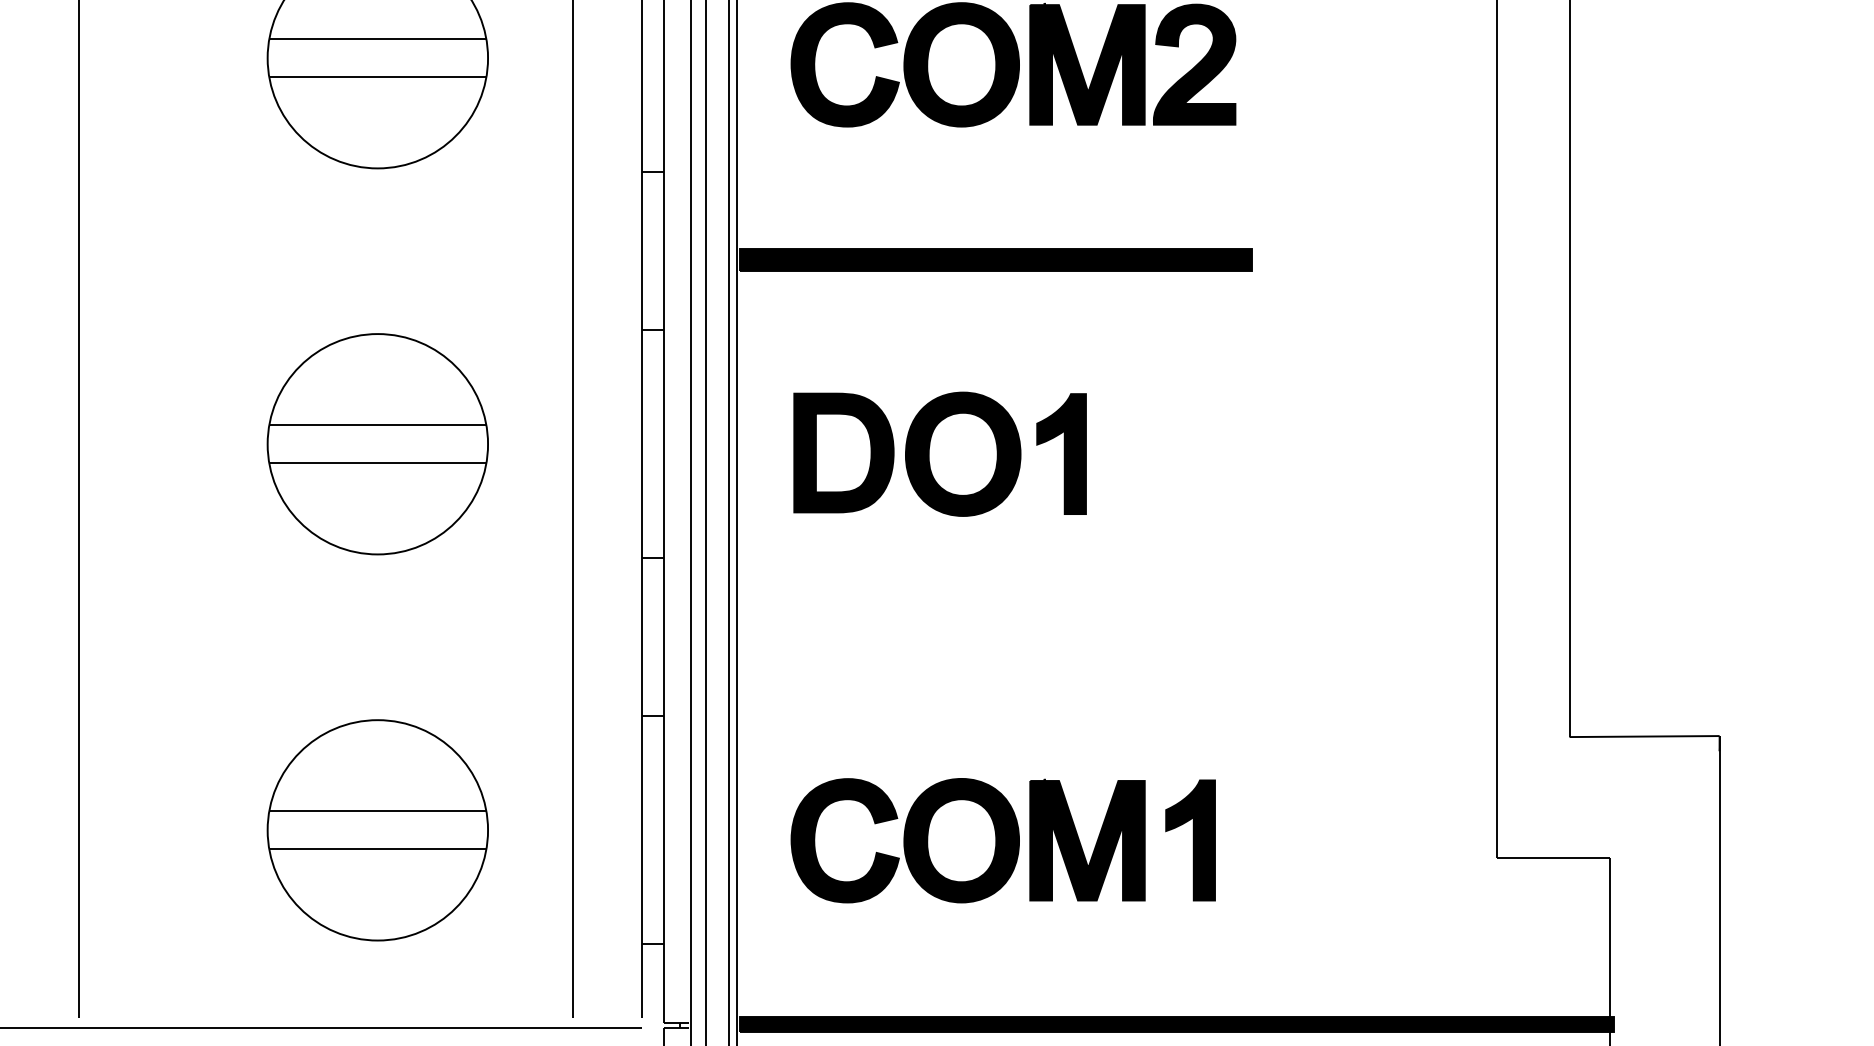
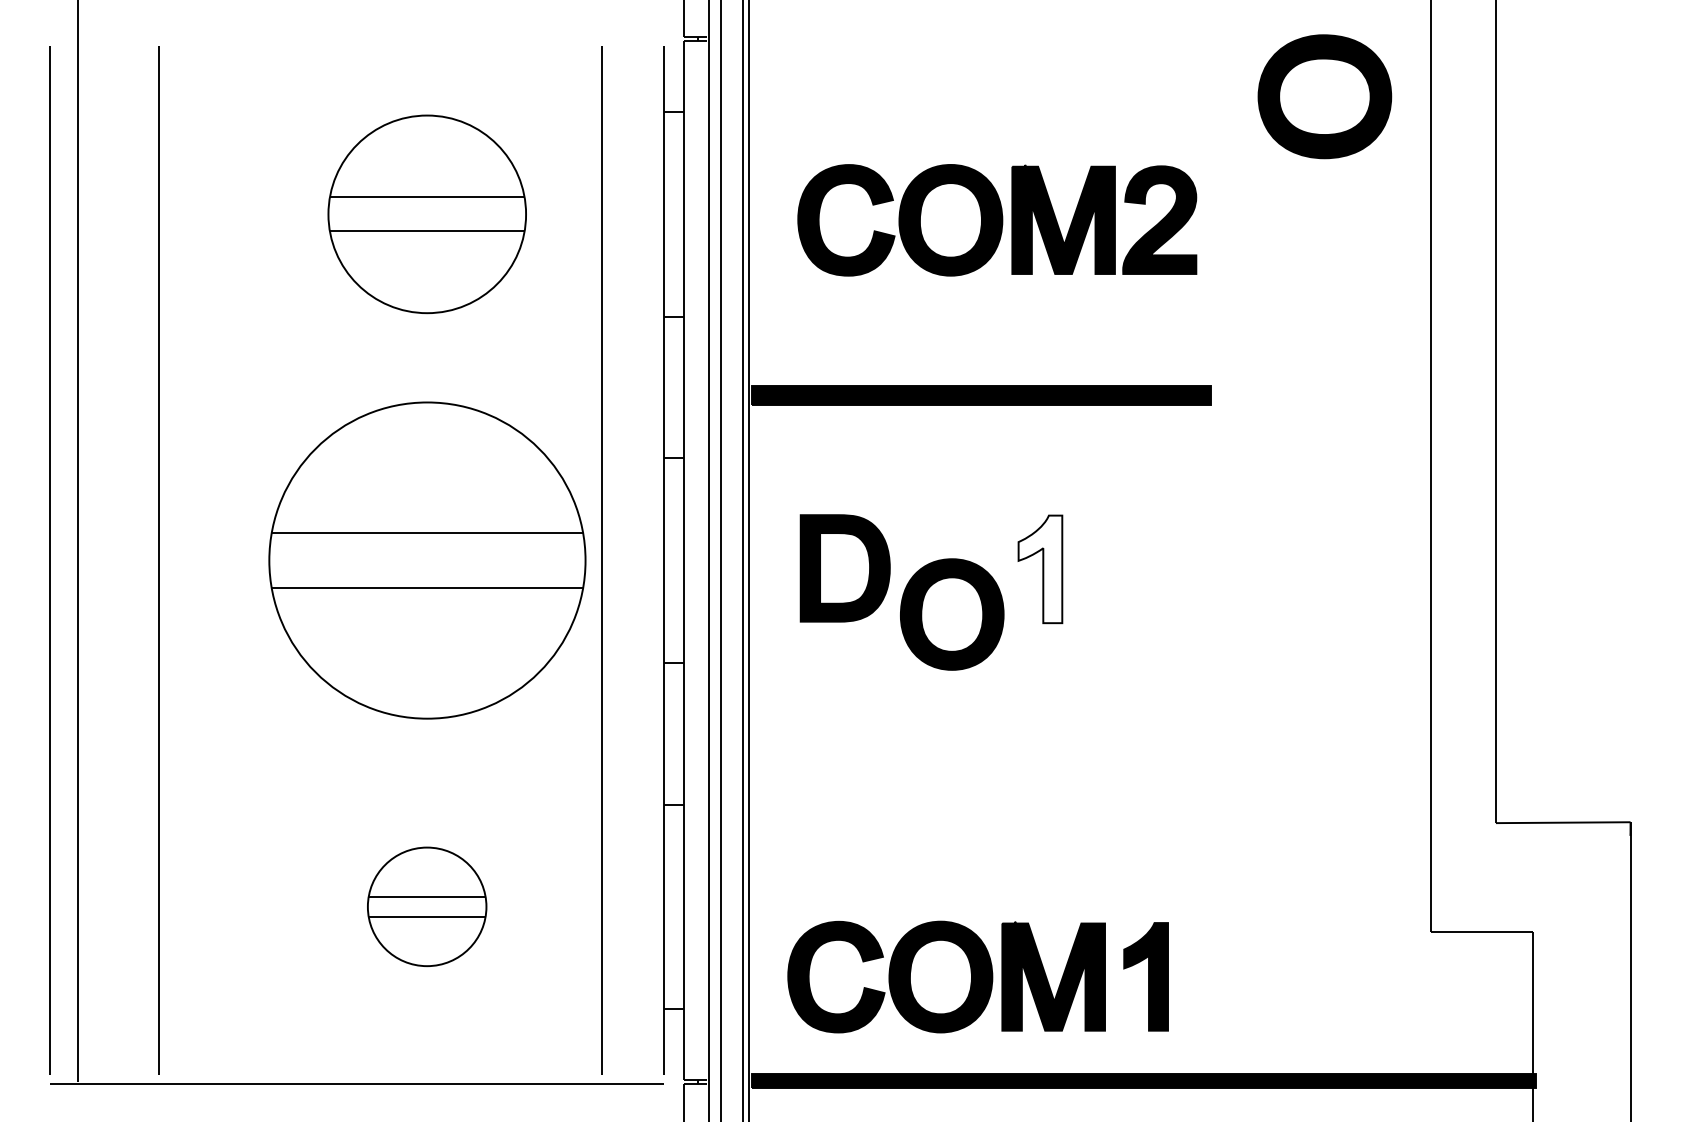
part: (376, 444) -> (426, 560), size x1.6
part: (963, 454) -> (952, 614), moved
fill: (1061, 454) -> (1040, 569), removed
part: (376, 830) -> (426, 906), size x0.6
part: (1002, 840) -> (977, 976), moved

